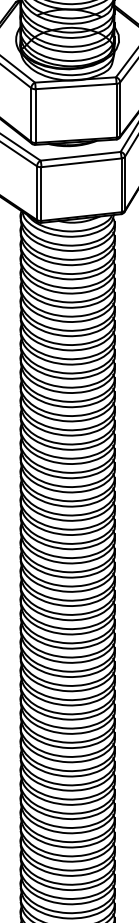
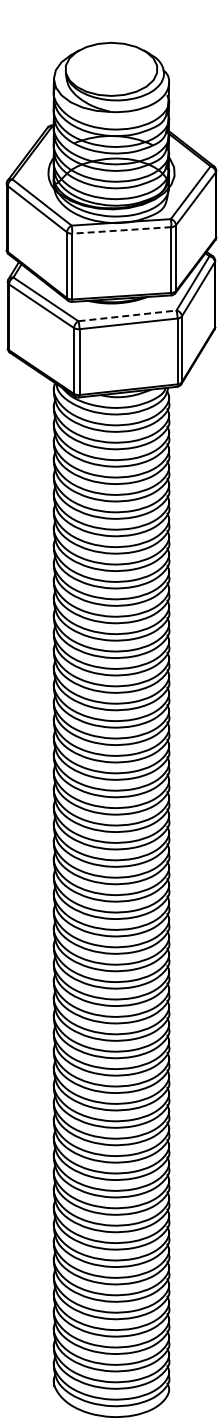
line: (75, 86) -> (121, 230), solid -> dashed
line: (80, 155) -> (127, 315), solid -> dashed

